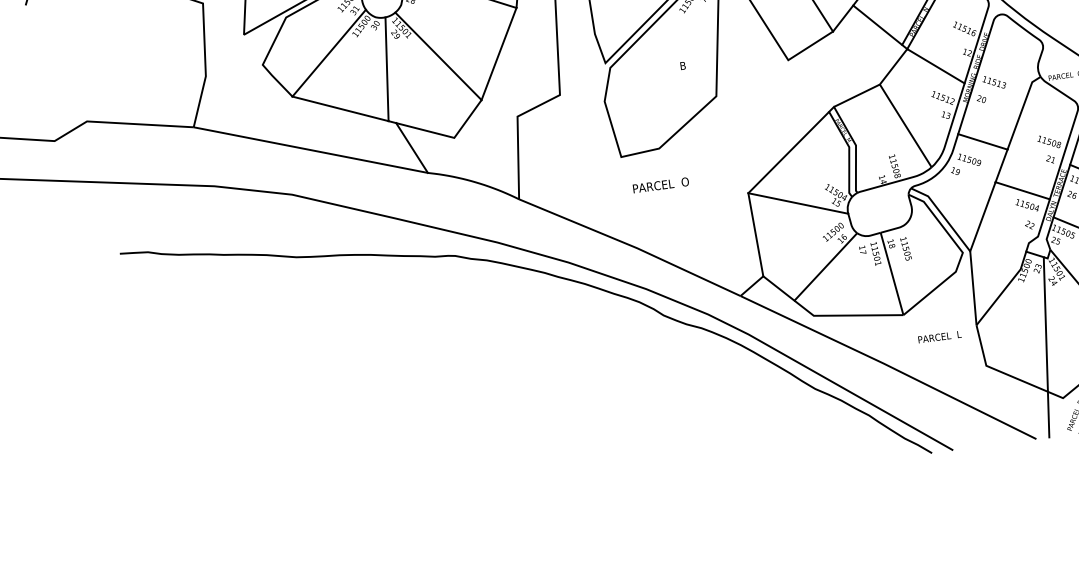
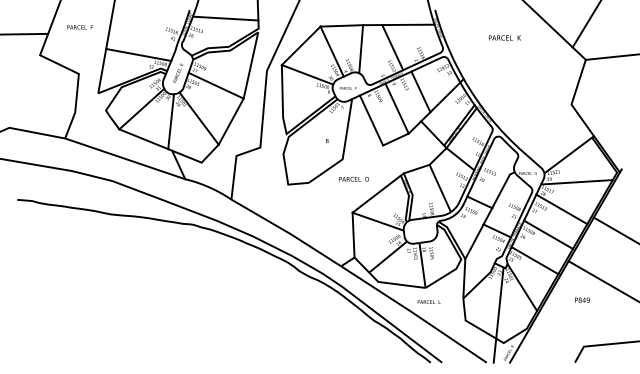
text: (659, 185) -> (353, 179), moved
text: (938, 336) -> (428, 301), moved

